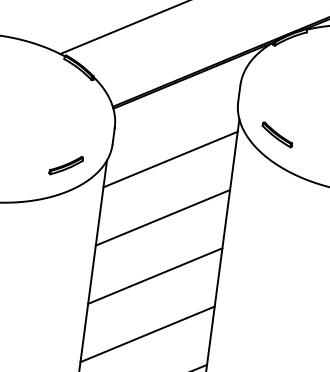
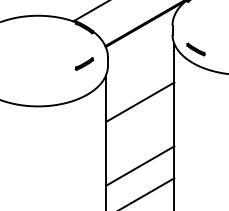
line: (171, 159) -> (140, 70), removed
part: (66, 164) -> (84, 63), moved
line: (155, 274) -> (140, 133), removed

